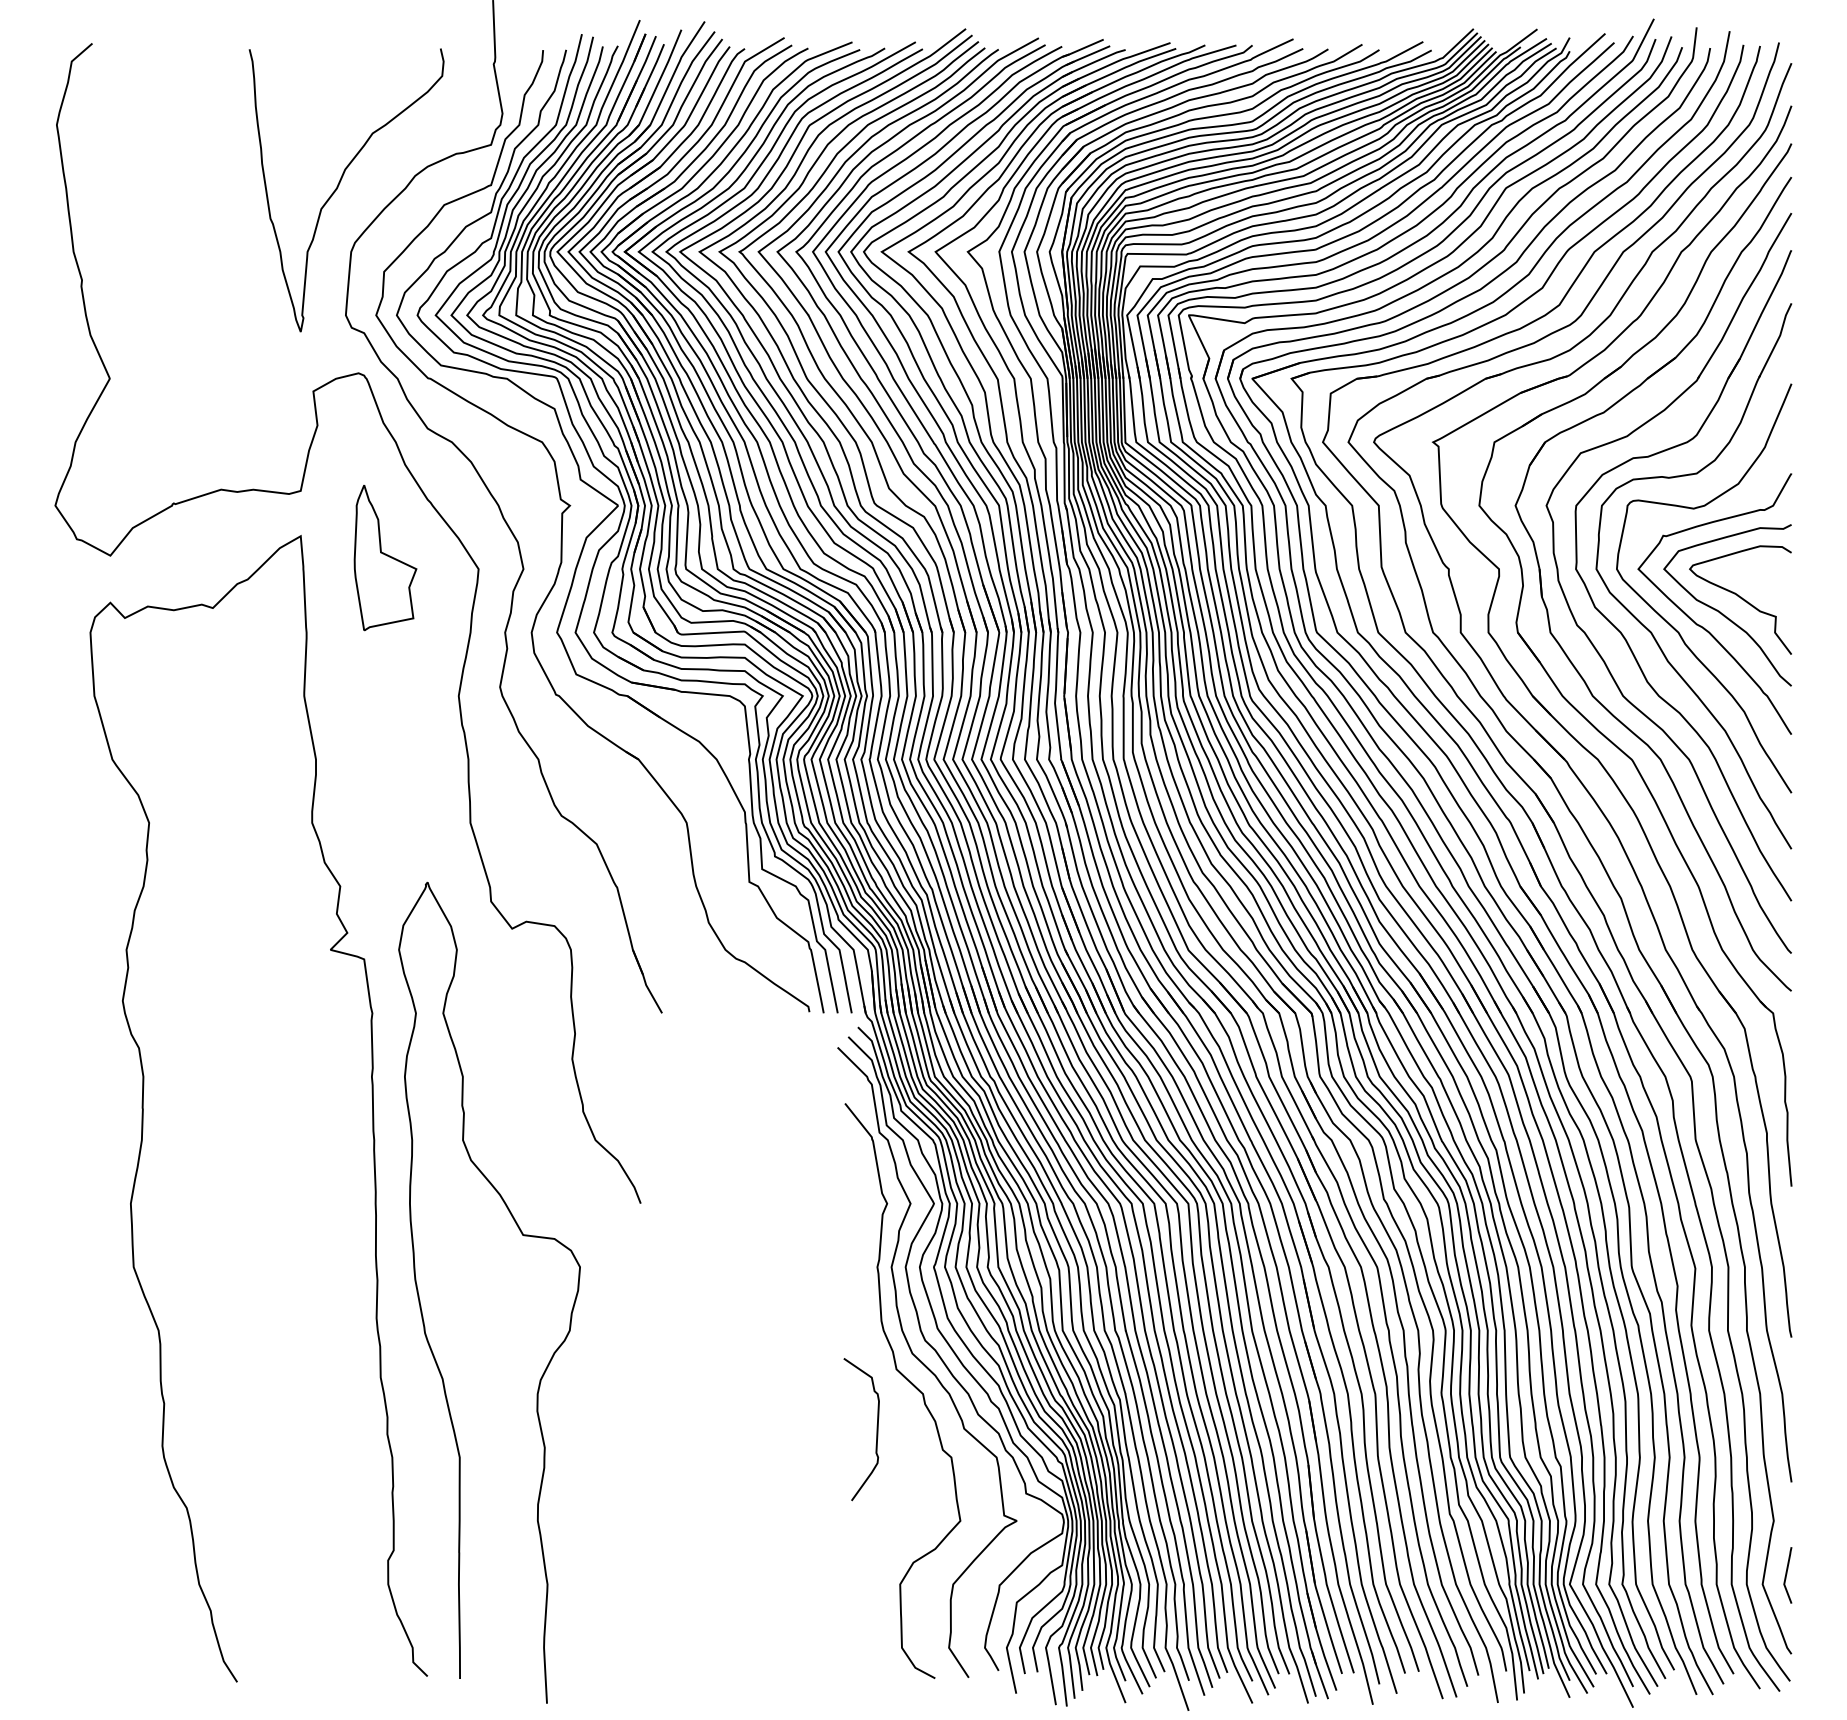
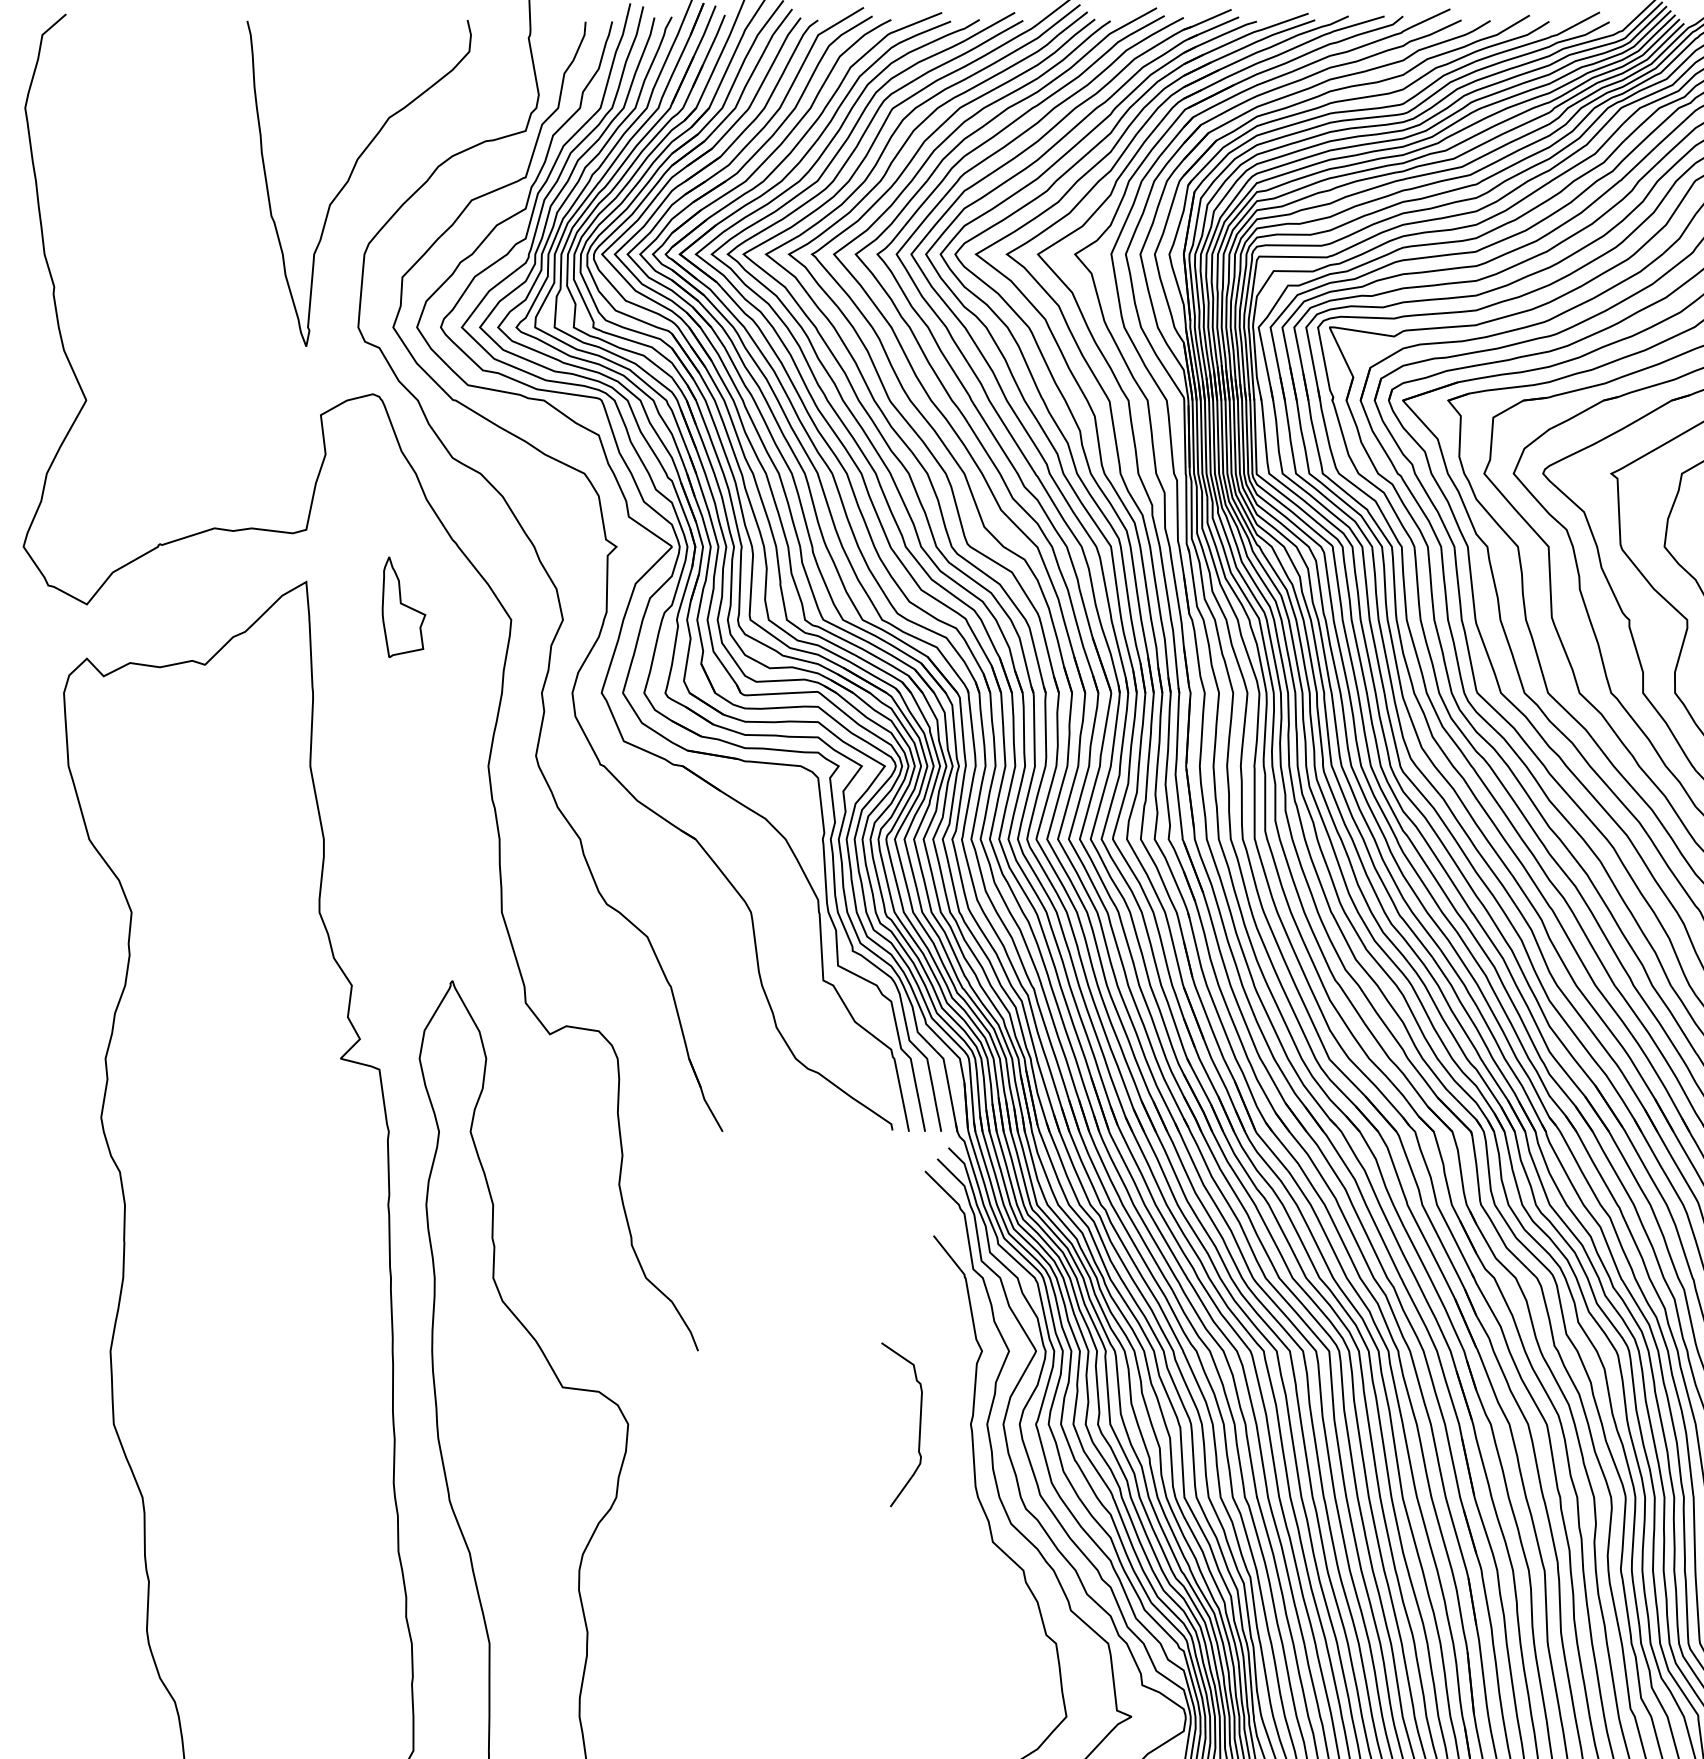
part: (385, 558) -> (403, 607), size x0.6
curve: (876, 1429) -> (919, 1424), moved

